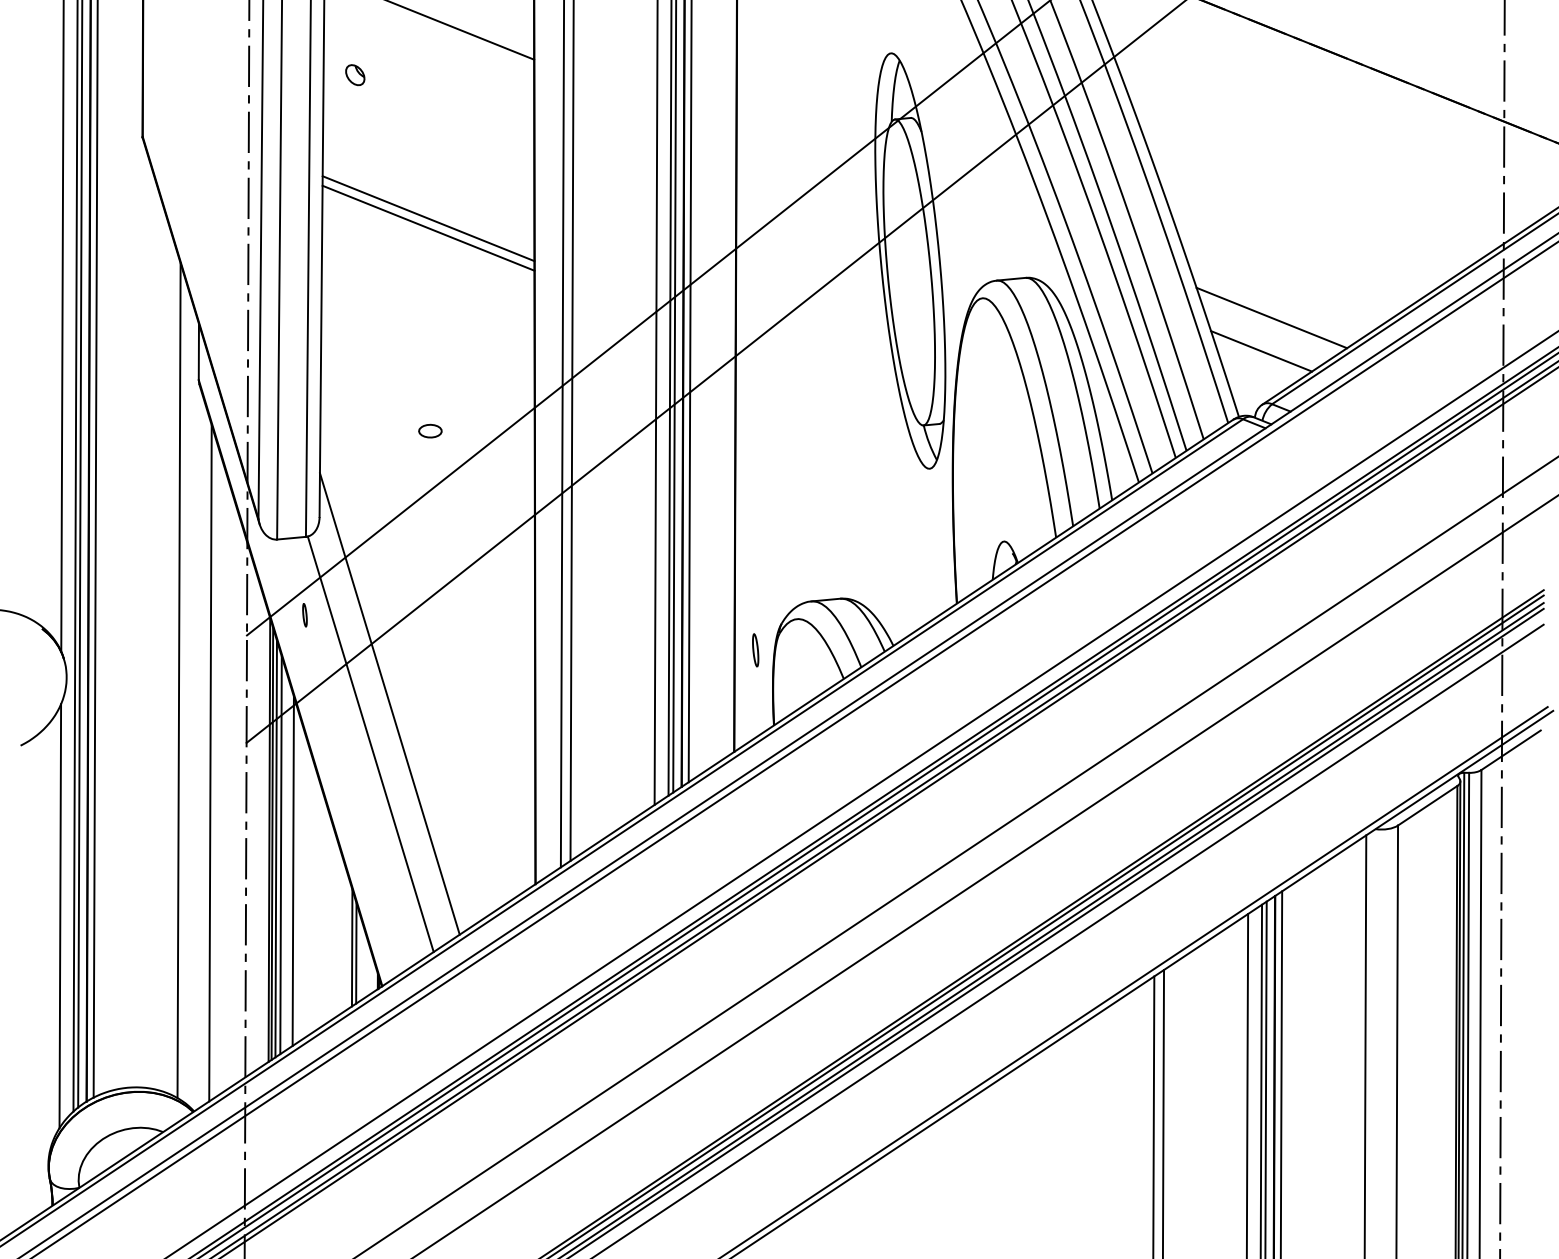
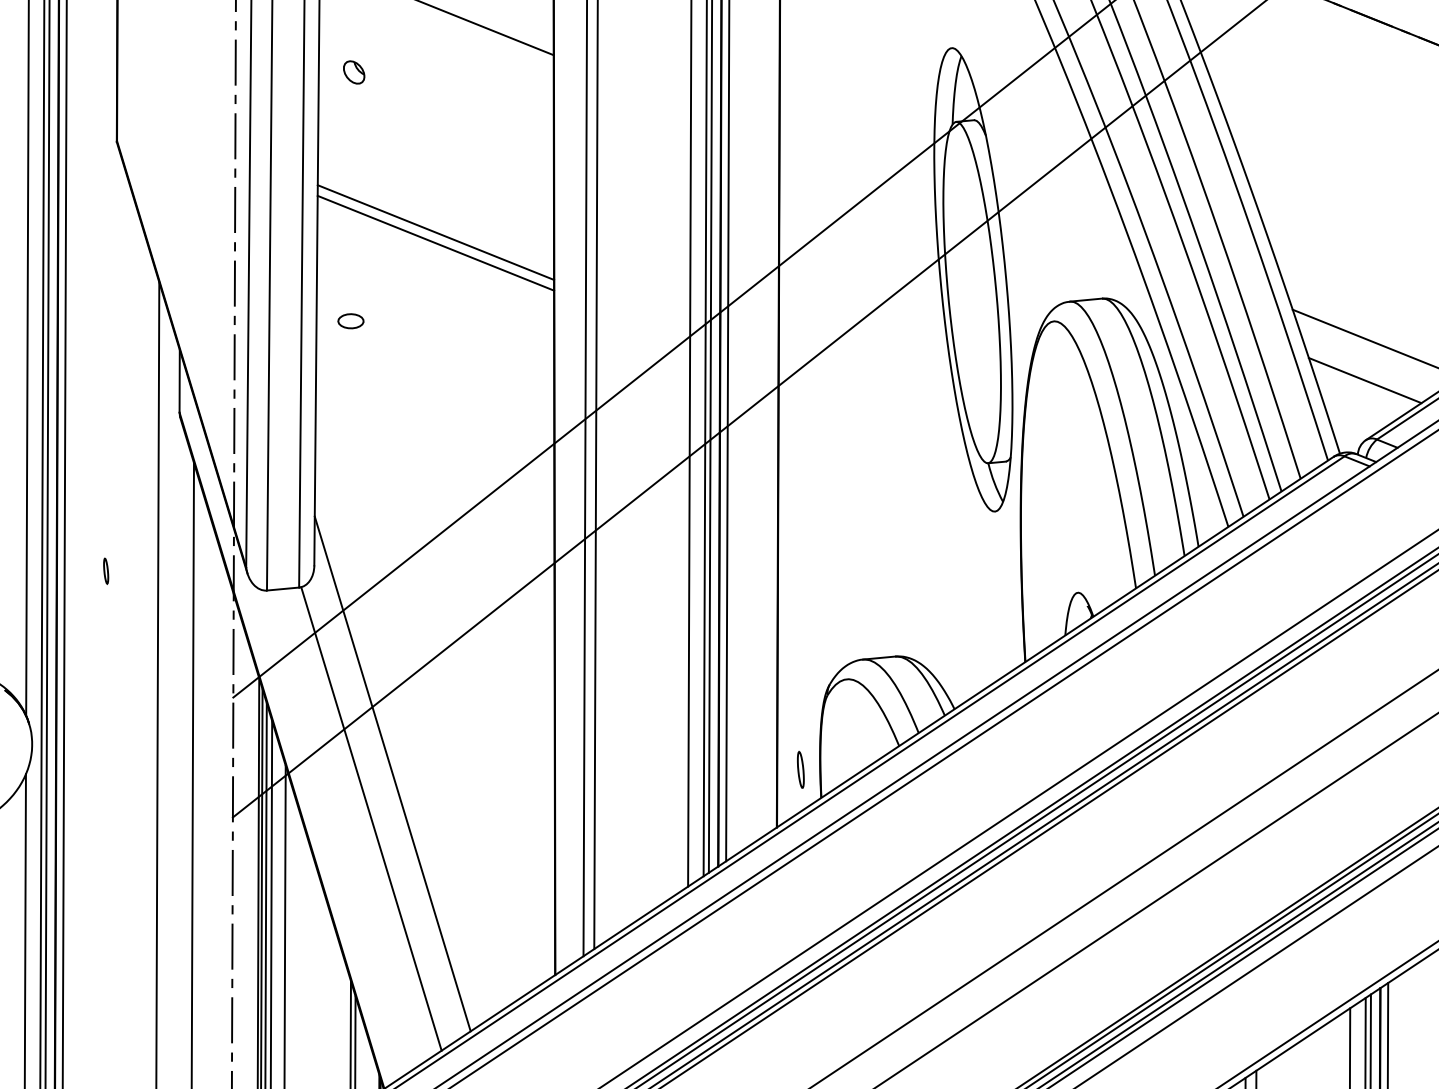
part: (430, 430) -> (351, 320), moved
part: (304, 615) -> (105, 571), moved
part: (755, 650) -> (800, 770), moved

